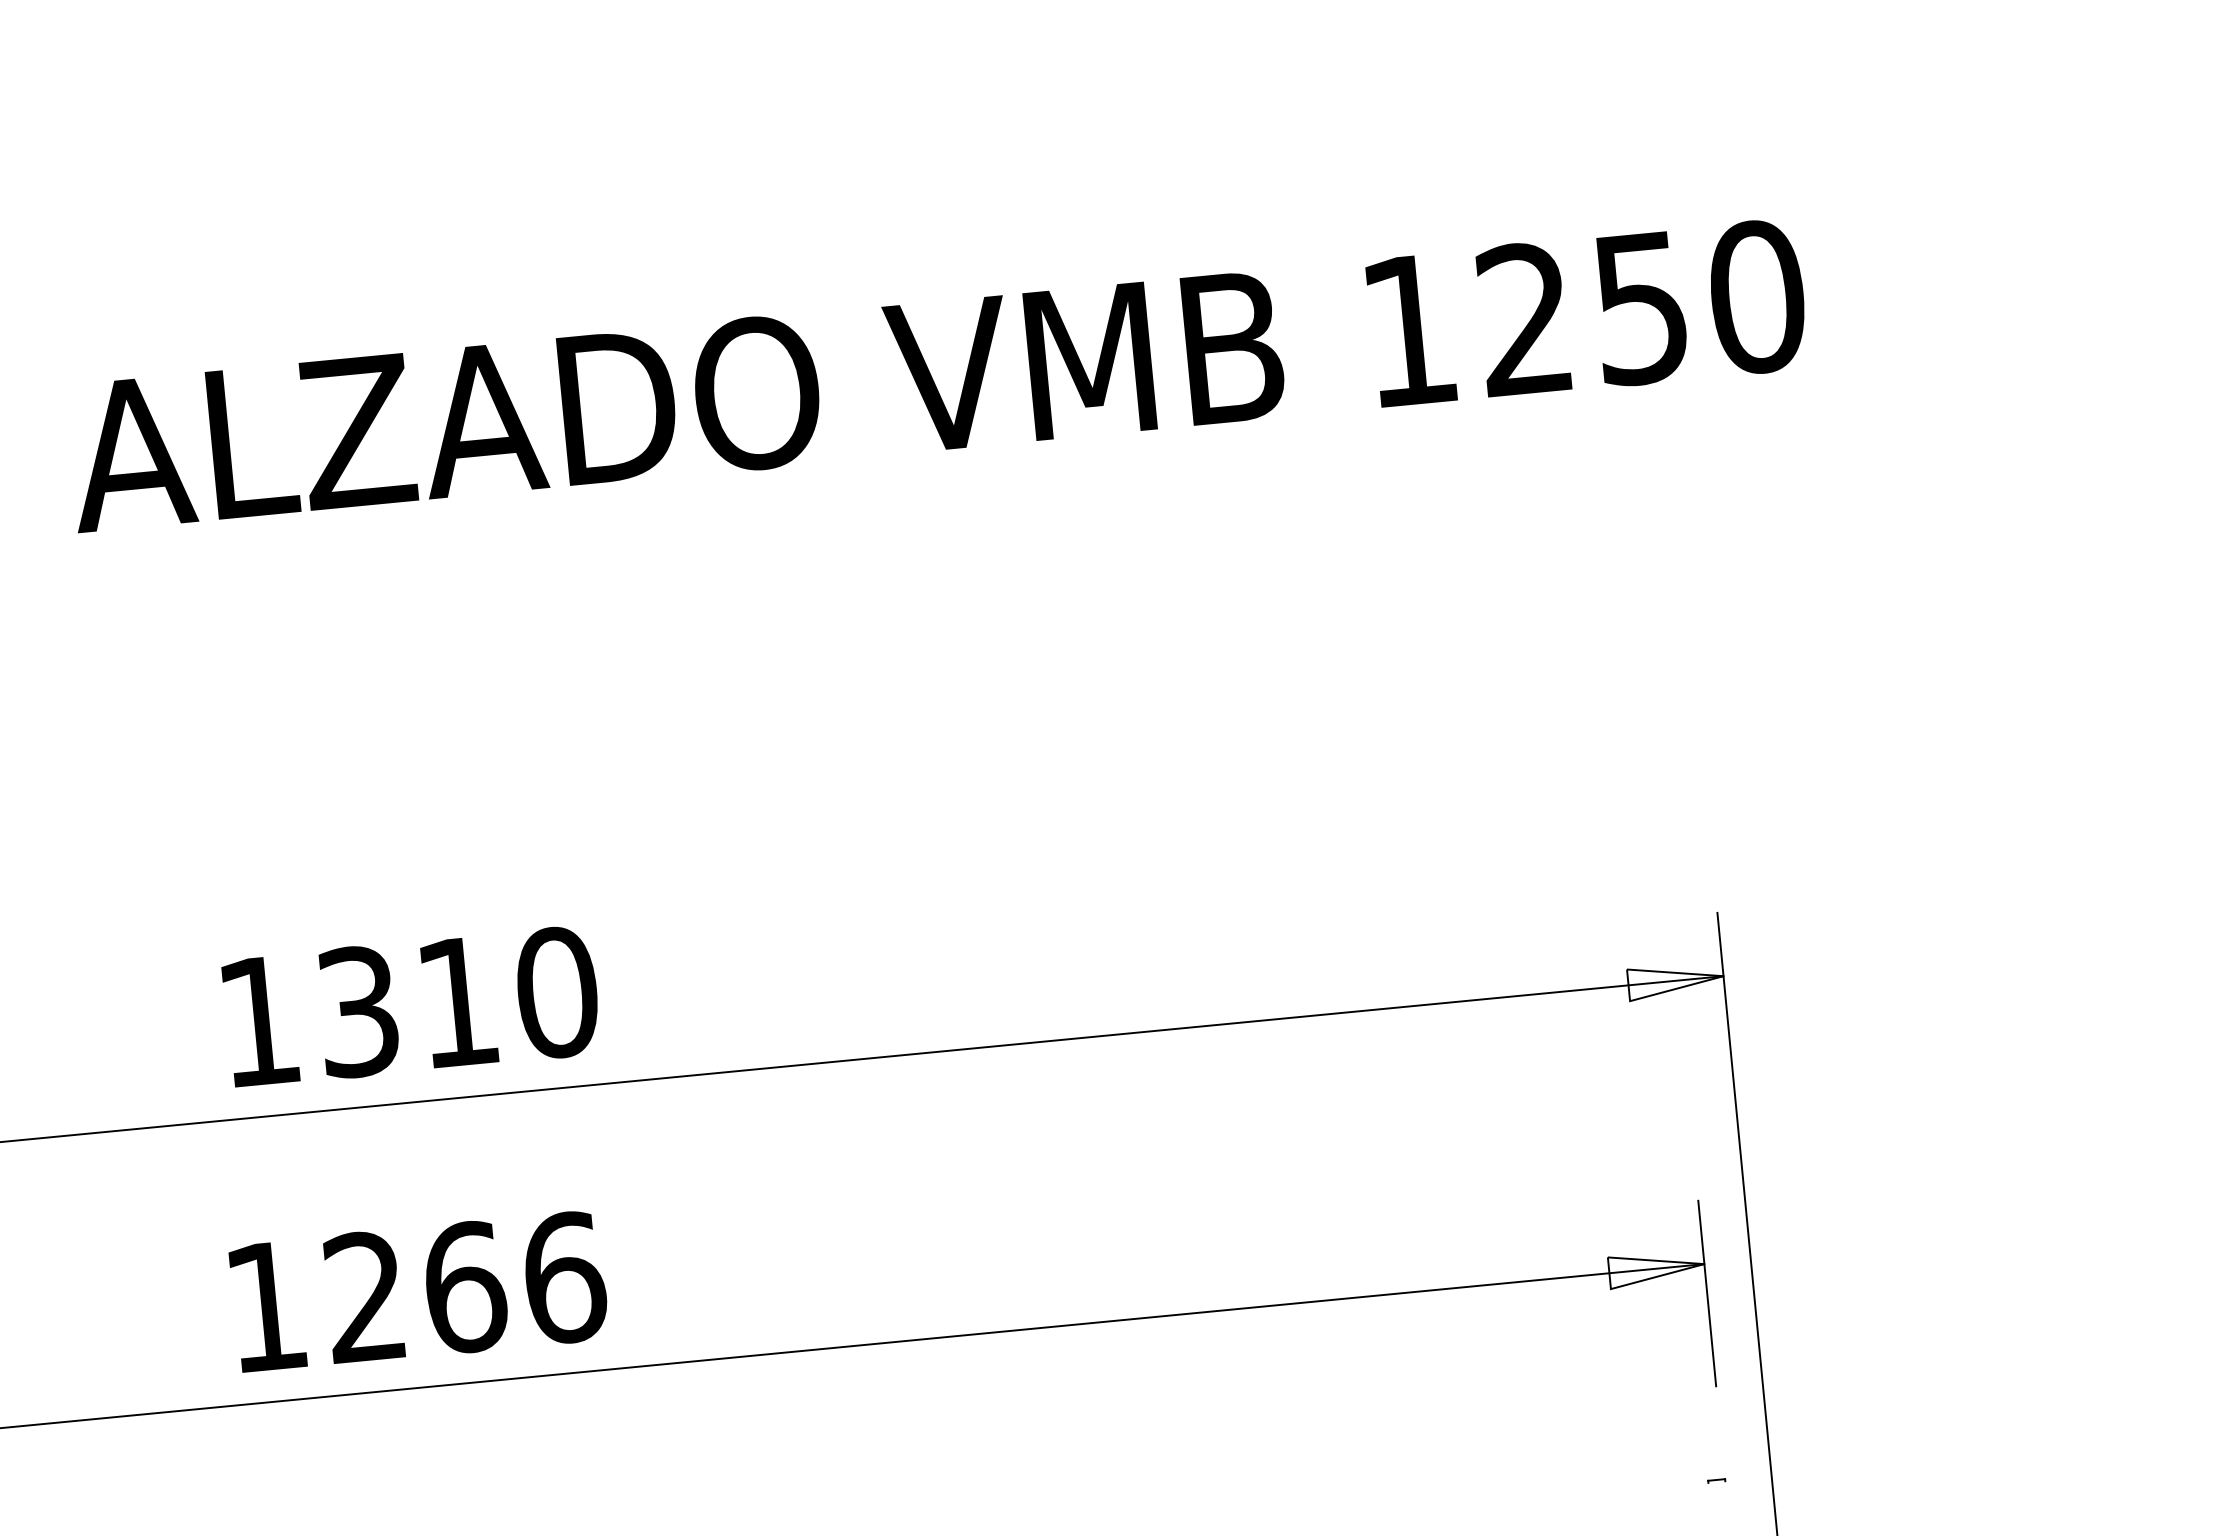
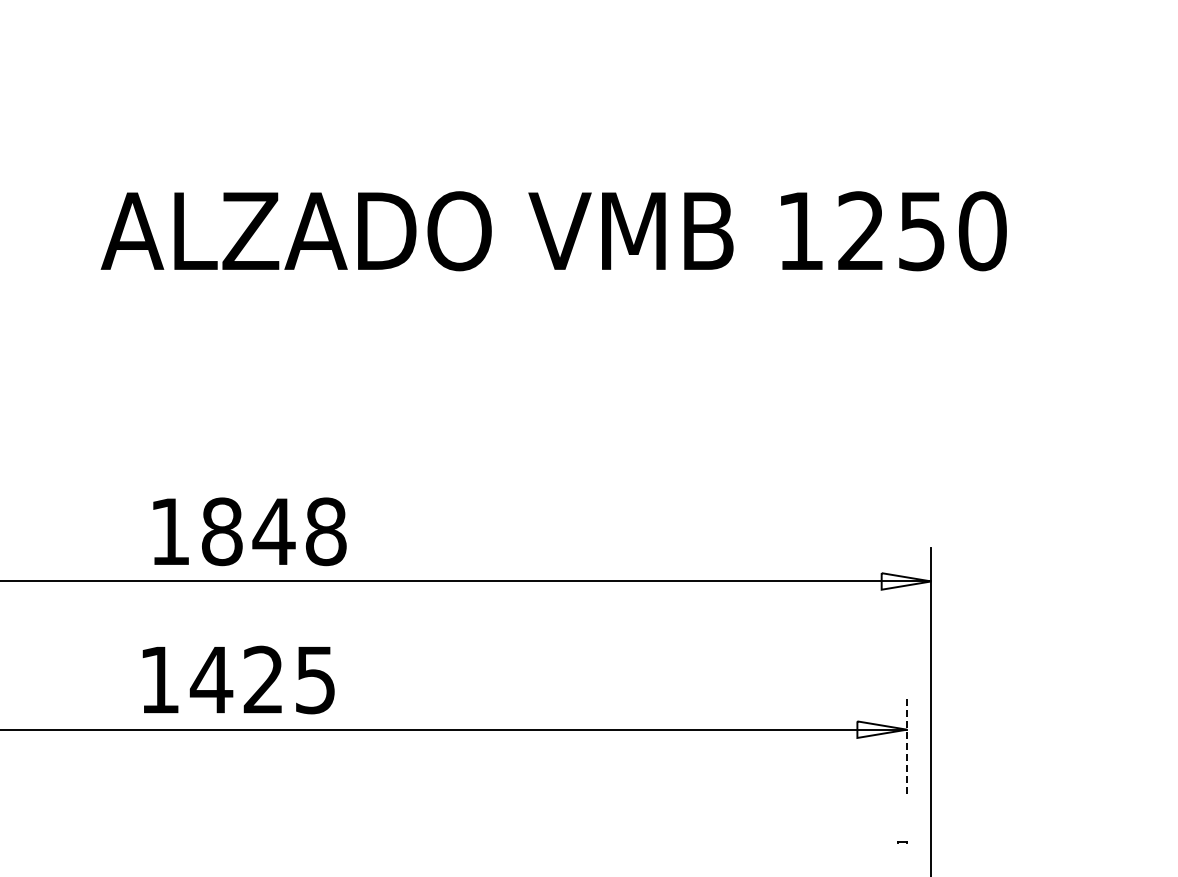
text: (458, 1001) -> (274, 531), 1310 -> 1848
text: (462, 1286) -> (262, 679), 1266 -> 1425
line: (1708, 1294) -> (907, 745), solid -> dashed

